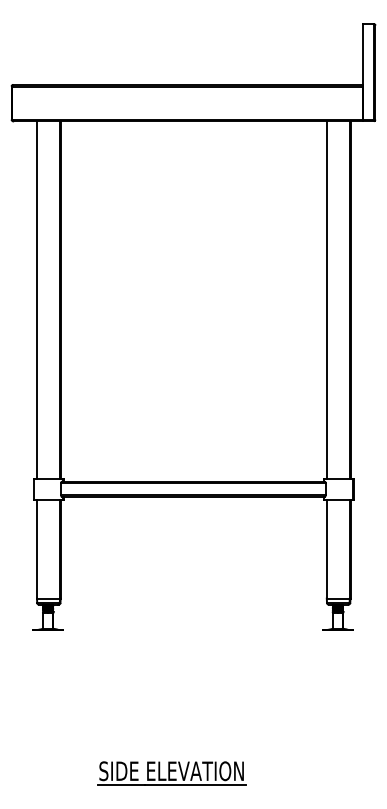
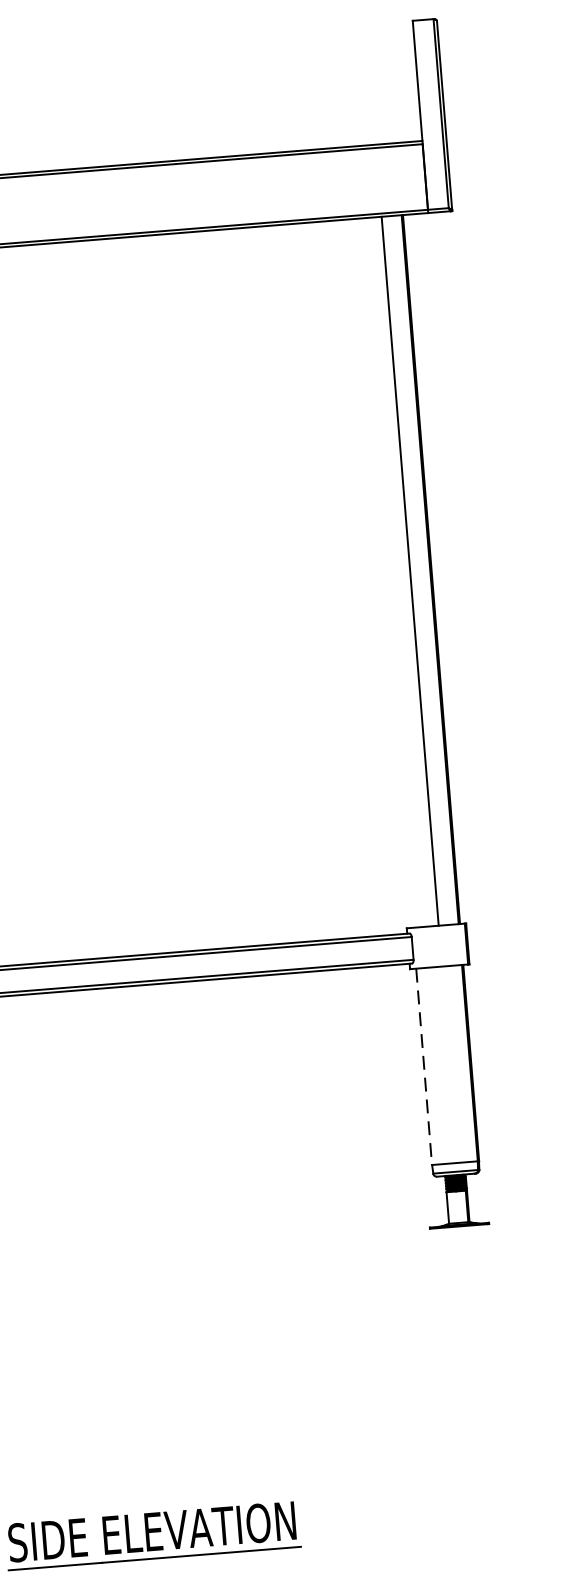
line: (326, 299) -> (409, 570), moved
line: (326, 549) -> (423, 1067), solid -> dashed

